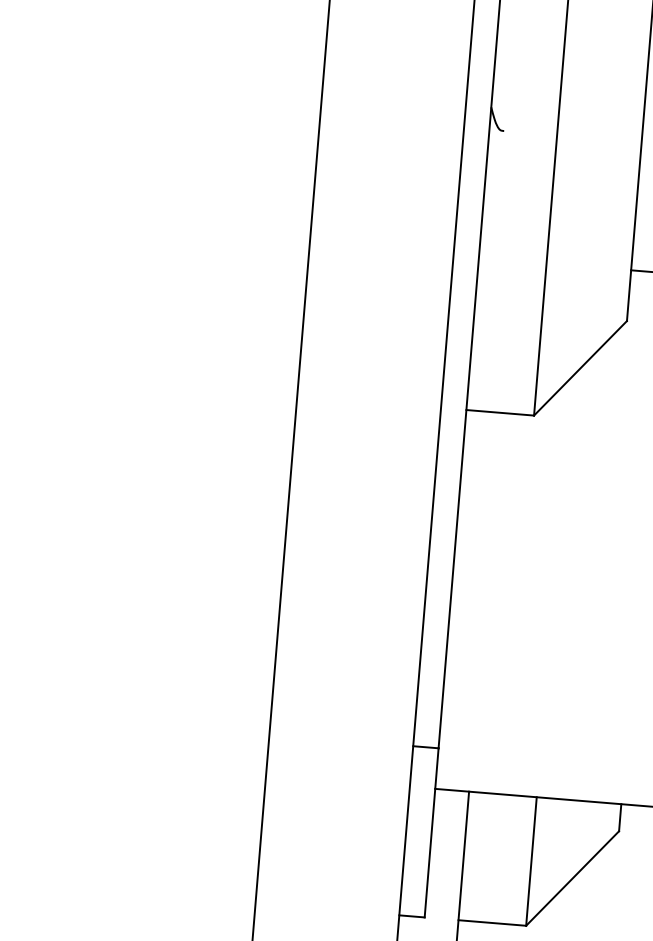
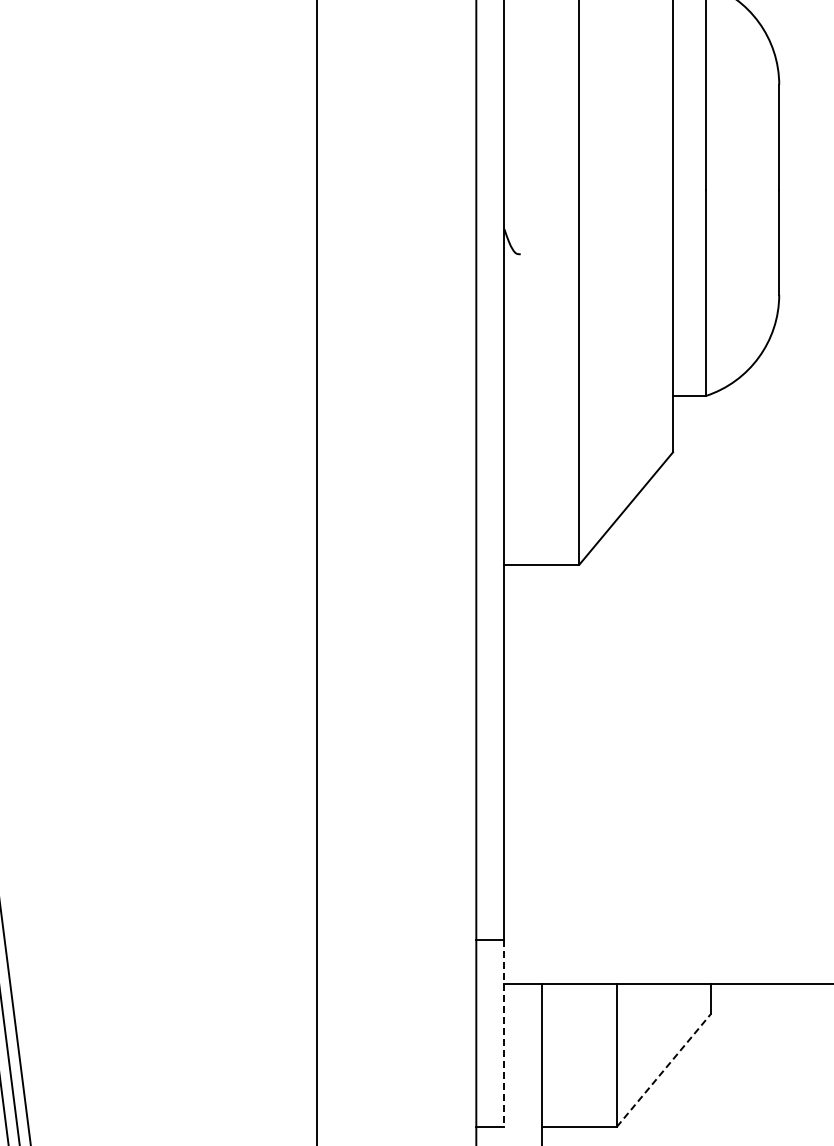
line: (431, 833) -> (504, 1033), solid -> dashed
line: (573, 878) -> (664, 1070), solid -> dashed

